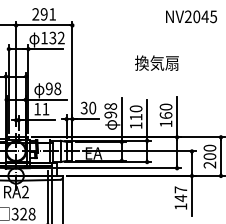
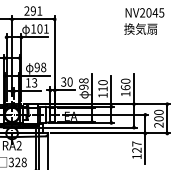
text: (56, 37) -> (42, 28), 132 -> 101
text: (156, 62) -> (140, 28), moved
text: (45, 108) -> (34, 82), 11 -> 13
text: (180, 198) -> (136, 150), 147 -> 127

